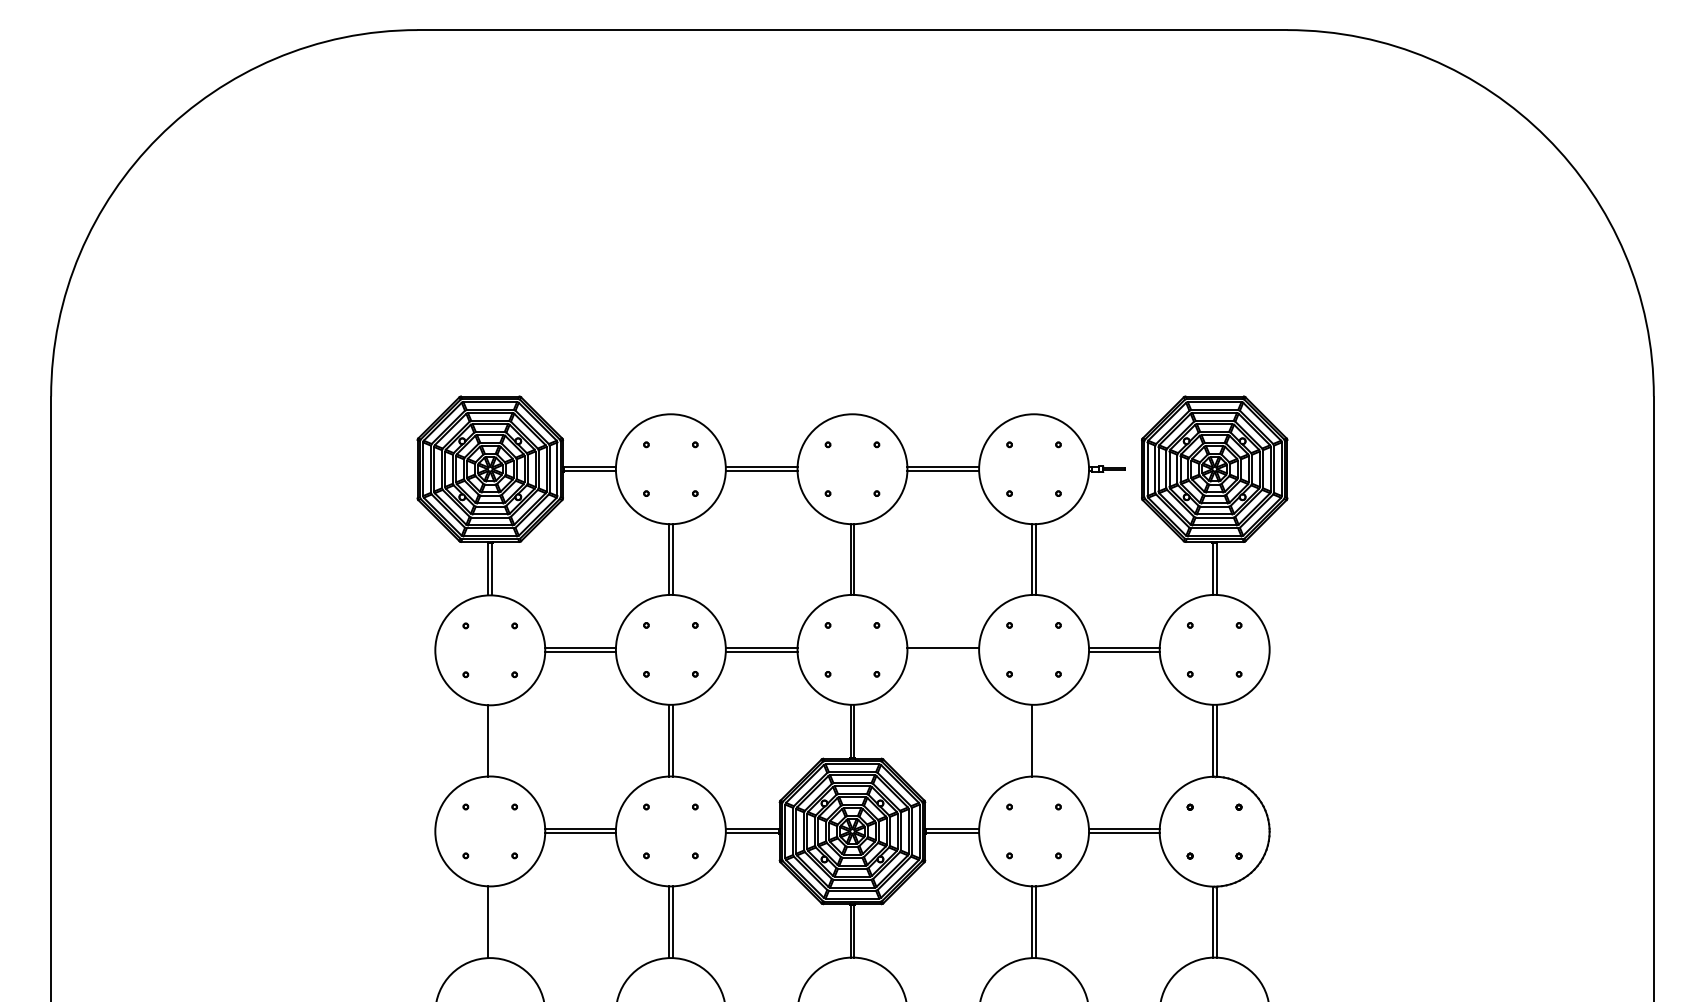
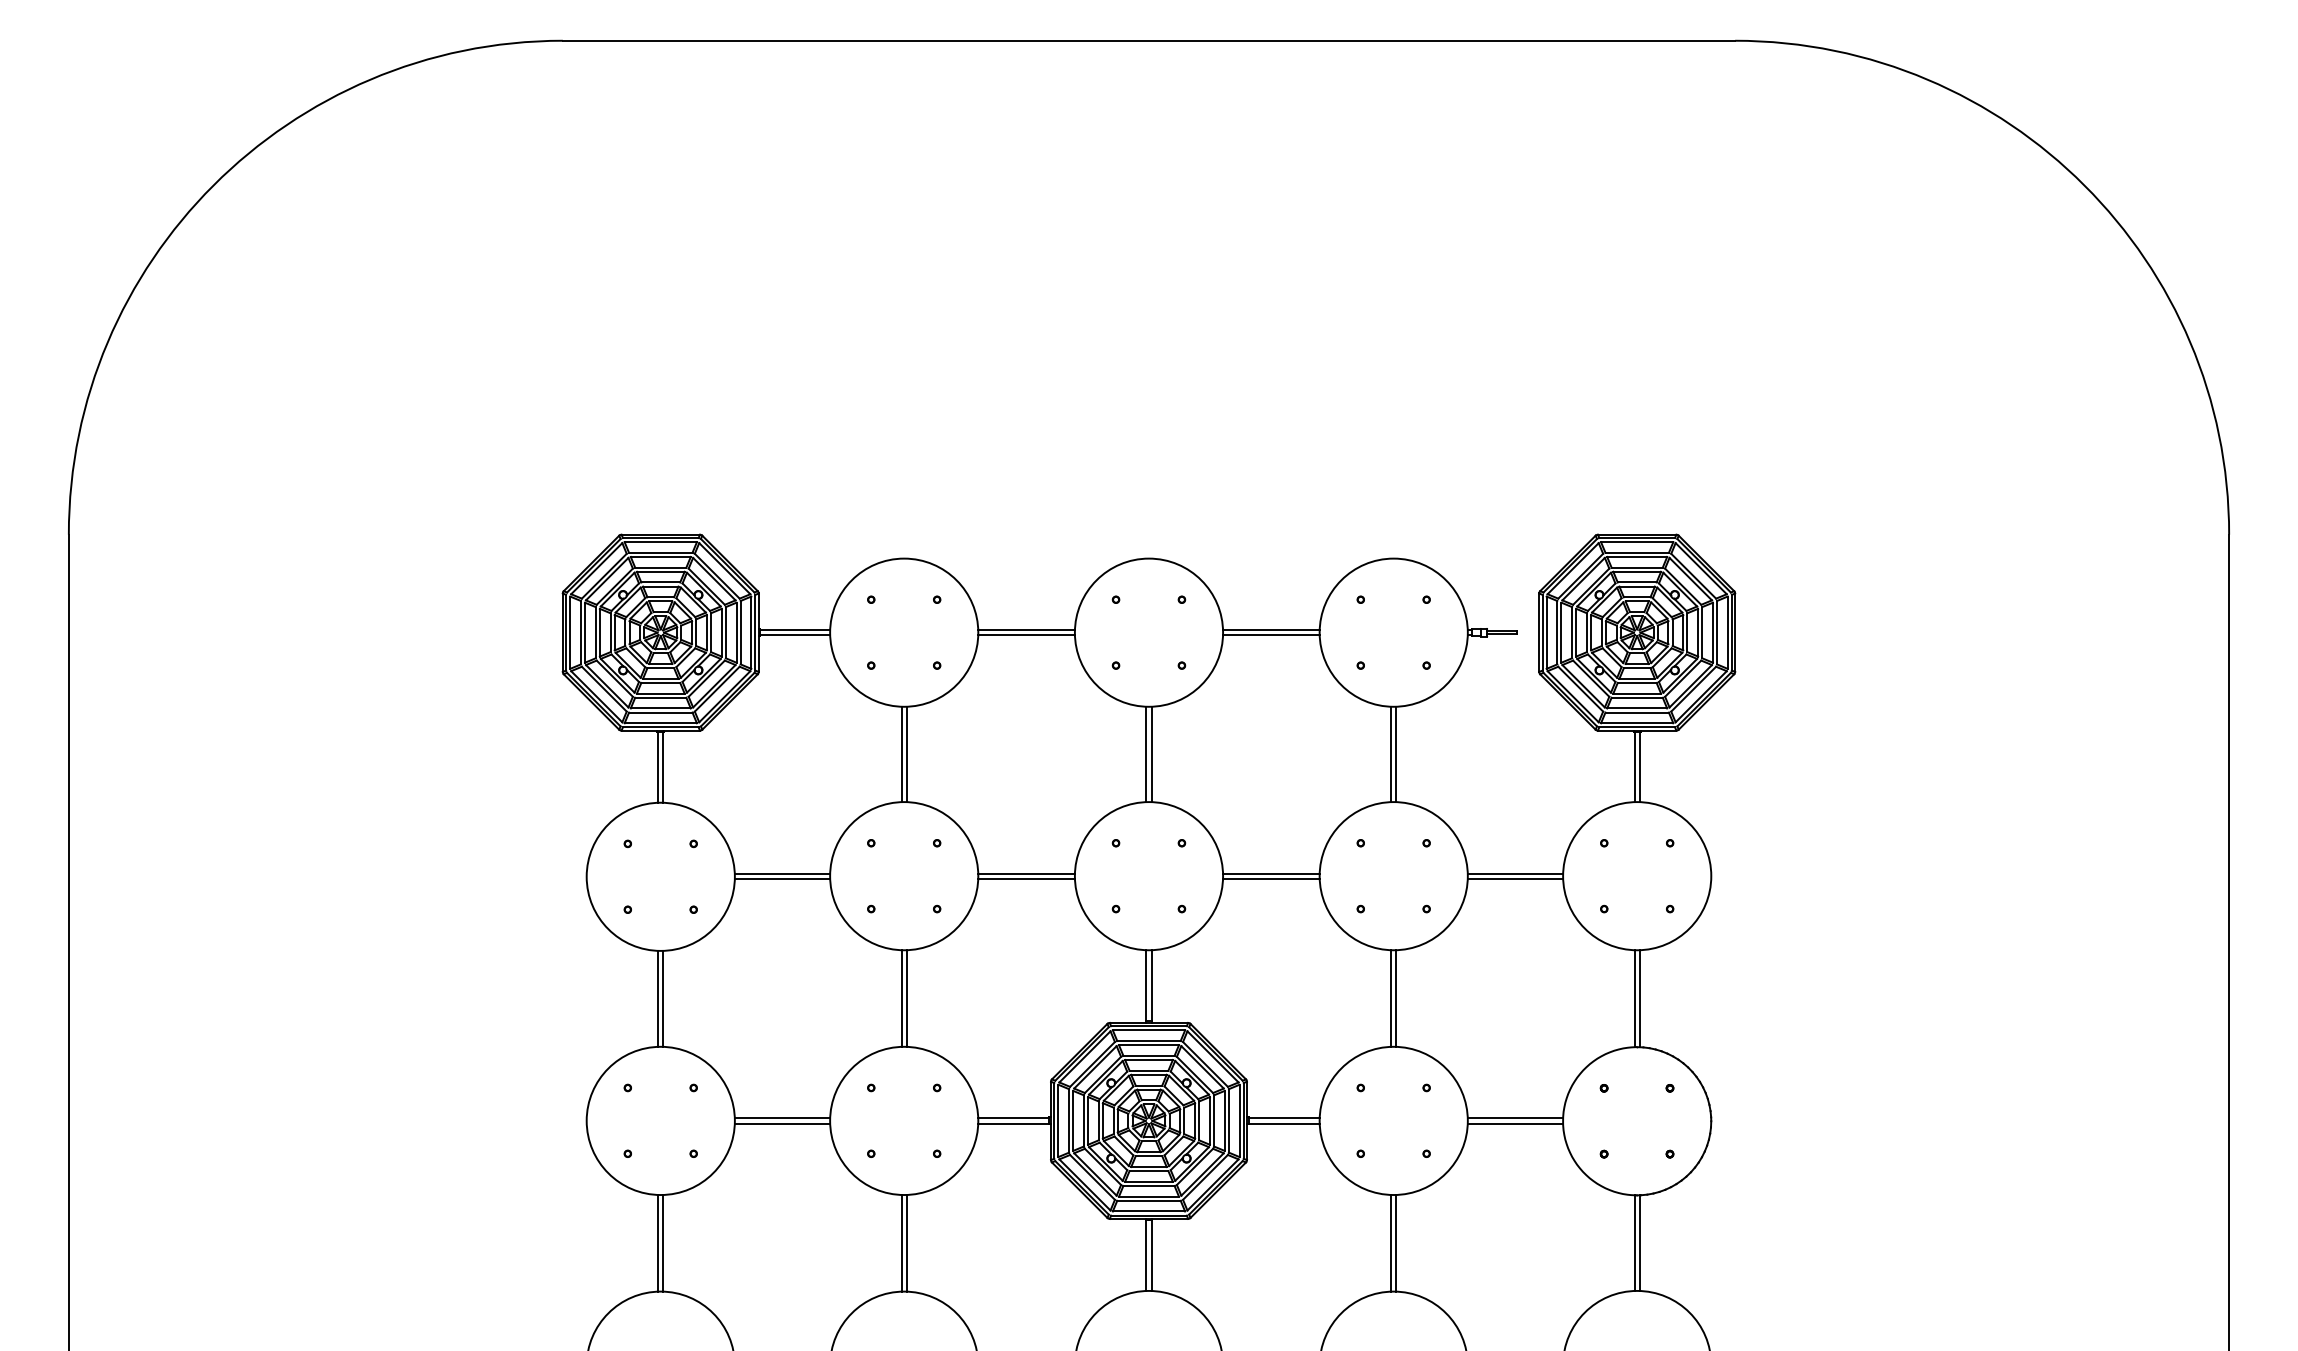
line: (943, 651) -> (1271, 878), added
line: (492, 740) -> (663, 998), added
line: (1036, 740) -> (1397, 998), added
line: (492, 922) -> (663, 1243), added

